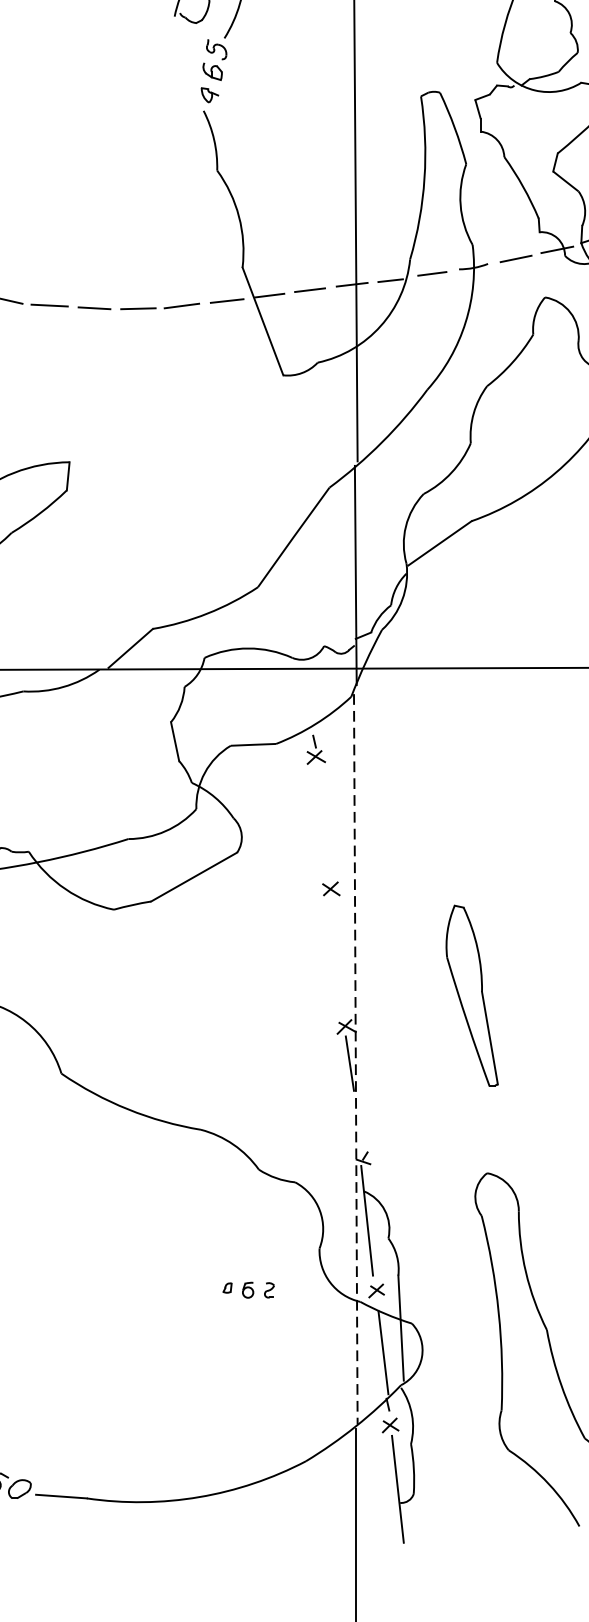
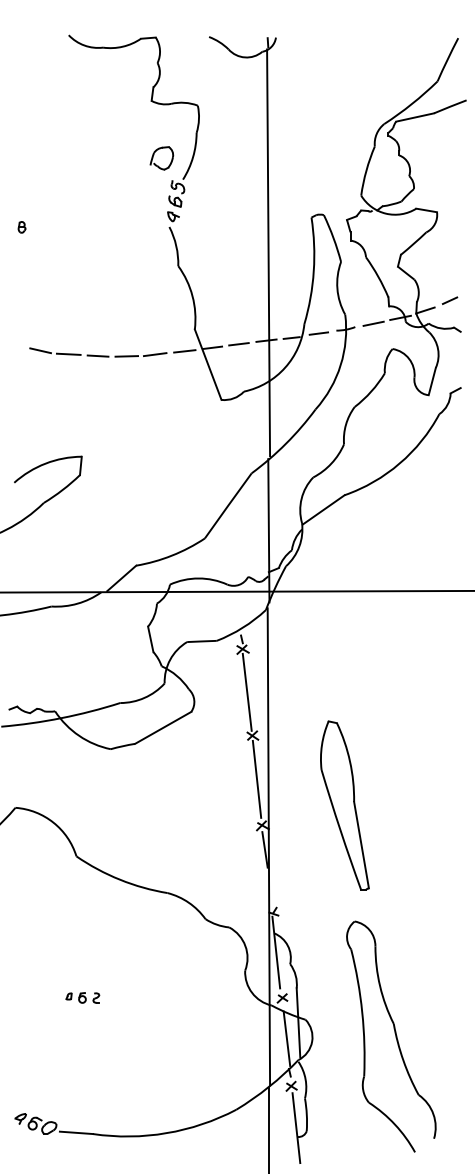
line: (321, 821) -> (246, 691), added
line: (336, 954) -> (256, 778), added
part: (471, 995) -> (344, 805), size x1.43
line: (355, 1058) -> (268, 846), dashed -> solid
part: (248, 1289) -> (82, 997), moved

